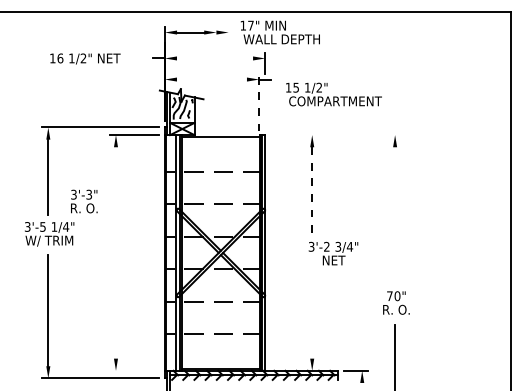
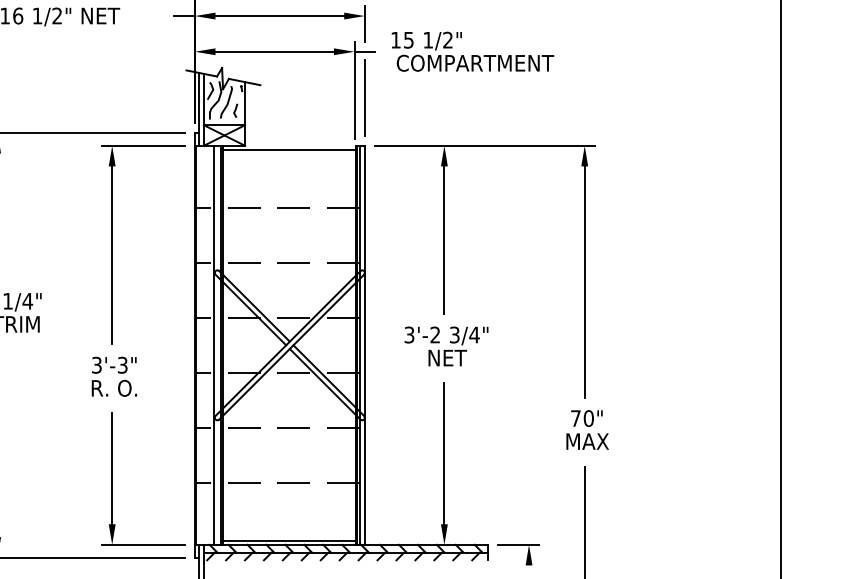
line: (215, 58) -> (280, 16), added
line: (211, 79) -> (273, 51), added
text: (333, 94) -> (471, 51), moved
line: (259, 102) -> (355, 90), dashed -> solid
line: (265, 106) -> (365, 97), added
line: (335, 135) -> (483, 146), added
line: (312, 190) -> (444, 239), dashed -> solid
line: (116, 199) -> (113, 254), added
text: (84, 201) -> (114, 376), moved
line: (395, 215) -> (585, 281), added
text: (333, 253) -> (446, 346), moved
text: (396, 309) -> (587, 441), R. O. -> MAX
line: (312, 316) -> (444, 452), added
line: (116, 325) -> (113, 468), added
line: (134, 370) -> (143, 544), added

